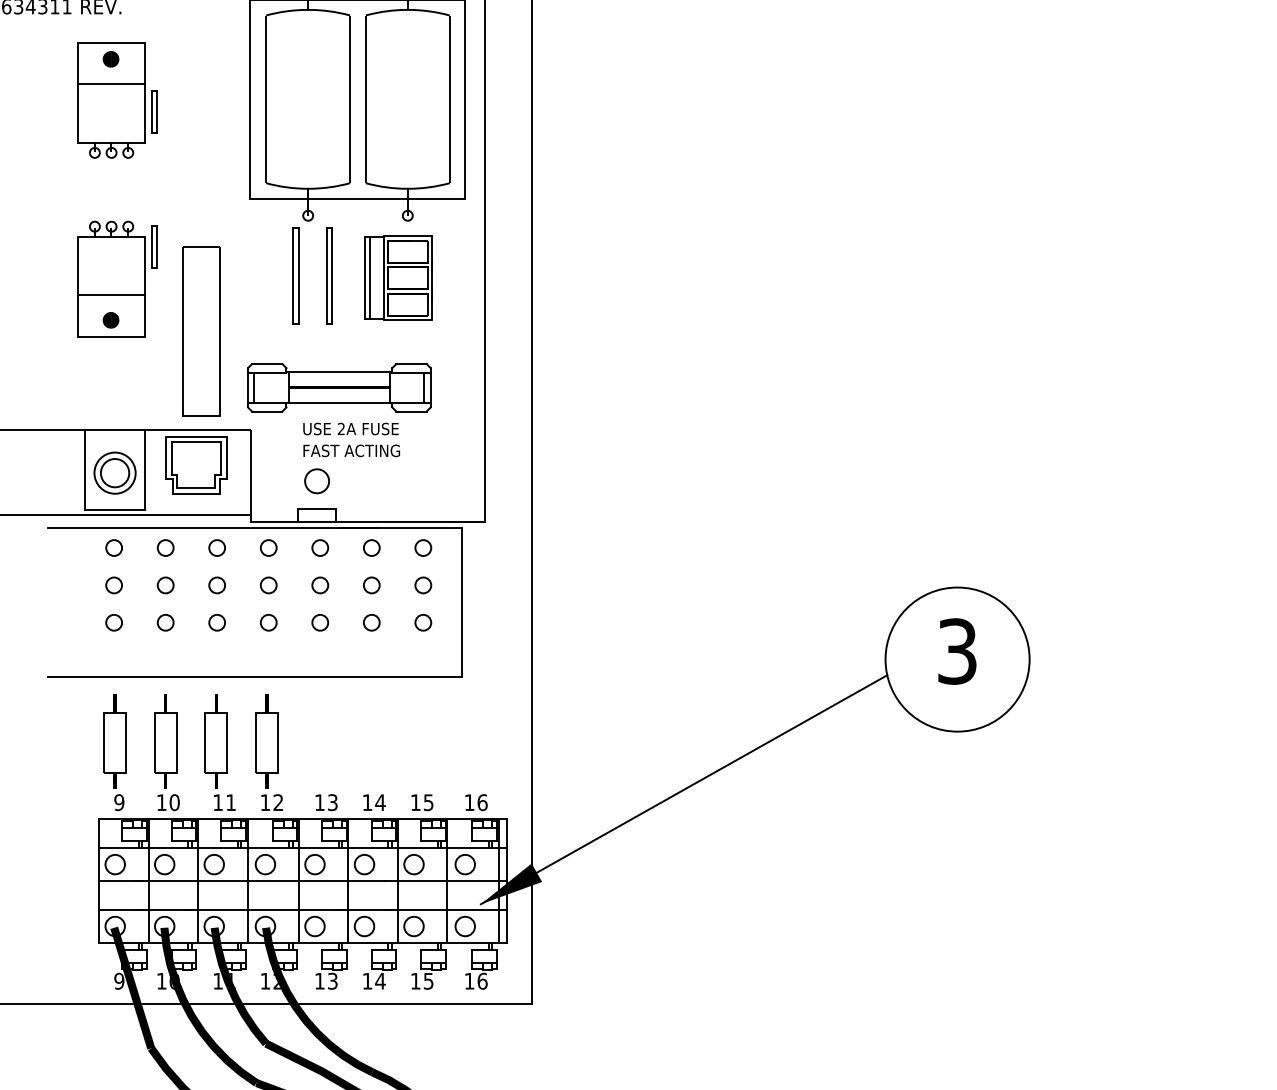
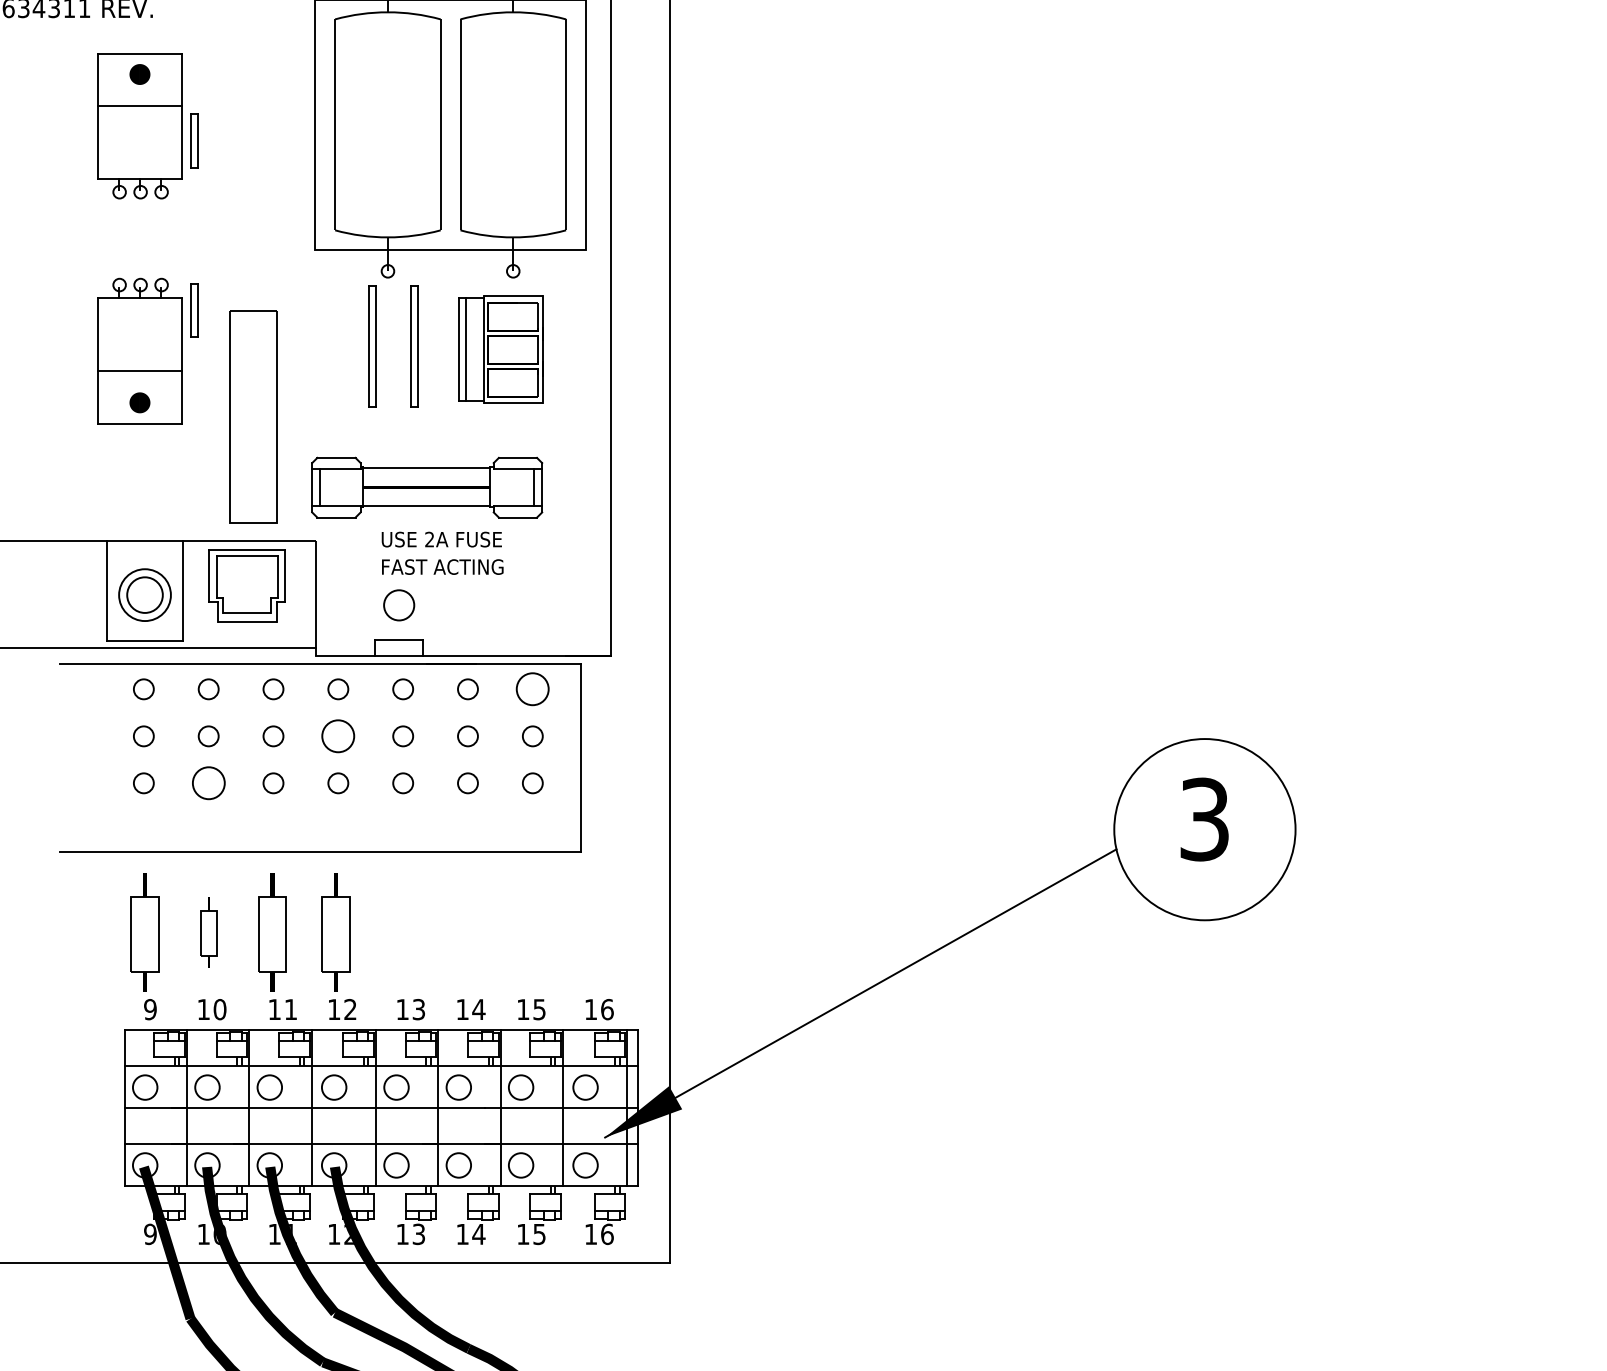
circle: (423, 548) -> (532, 689), size x1.6
circle: (268, 585) -> (338, 736), size x1.6
circle: (165, 622) -> (208, 783), size x1.6
part: (165, 741) -> (208, 932), size x0.6

